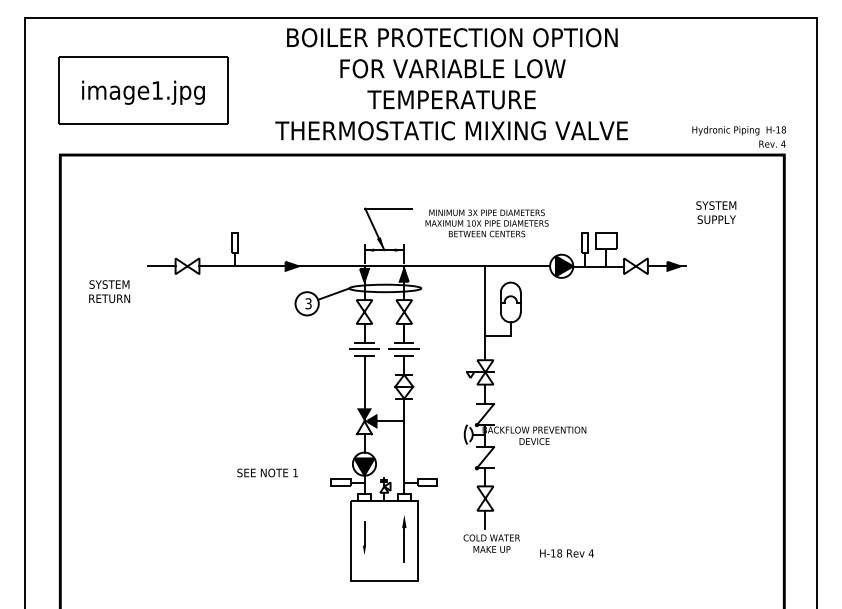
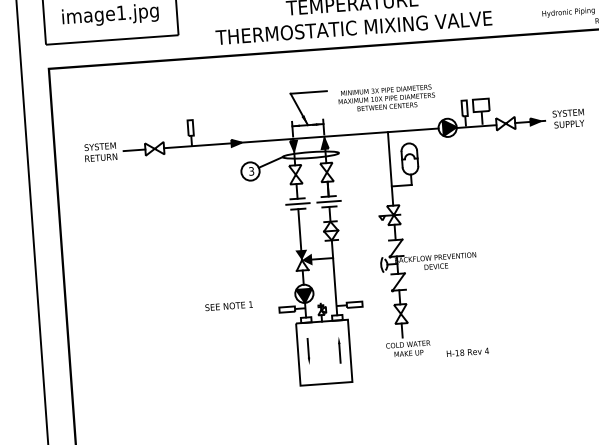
text: (716, 212) -> (568, 118), moved
text: (109, 291) -> (100, 152), moved
part: (403, 538) -> (339, 349), size x0.71

